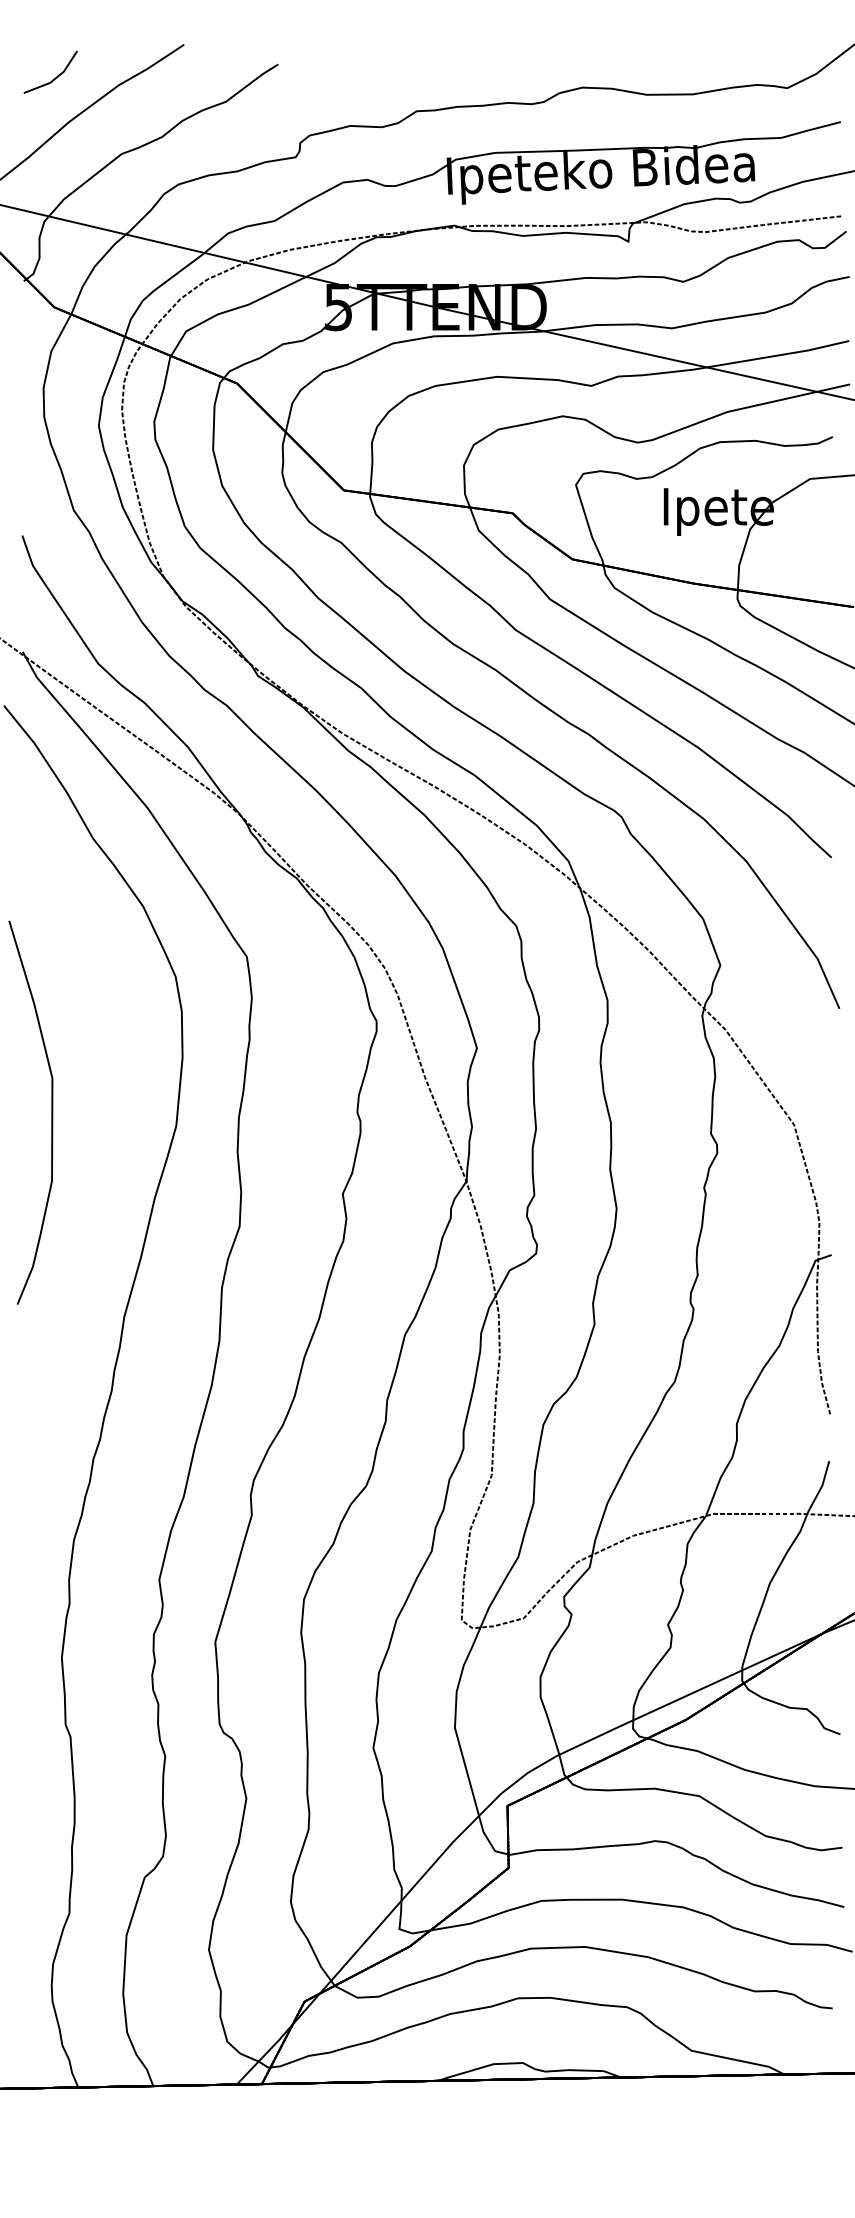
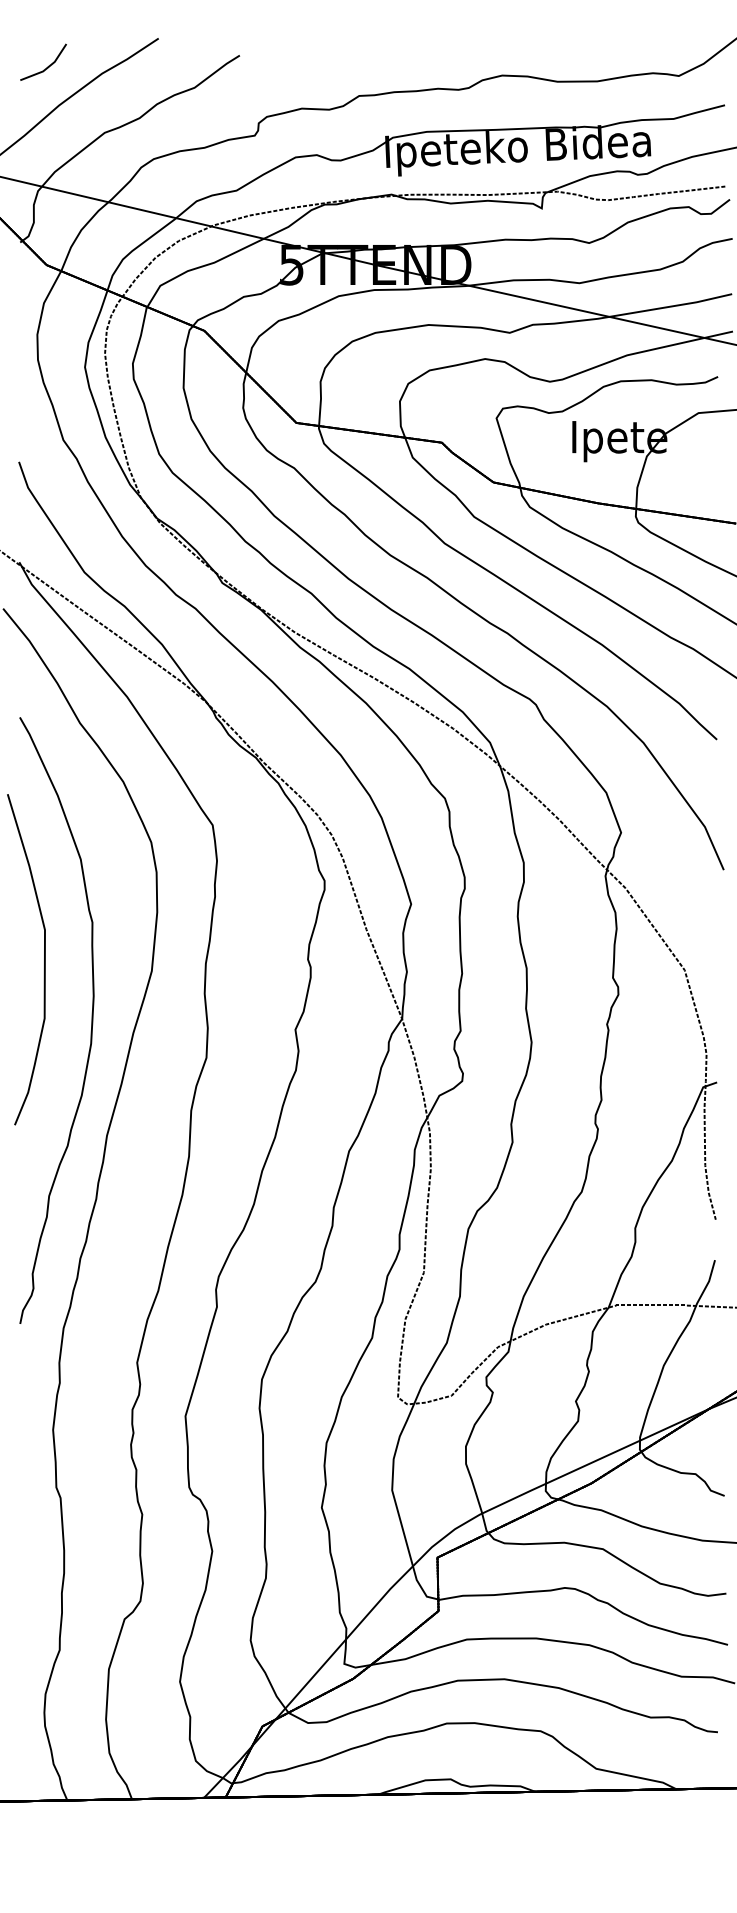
part: (106, 1183) -> (91, 1020), added

